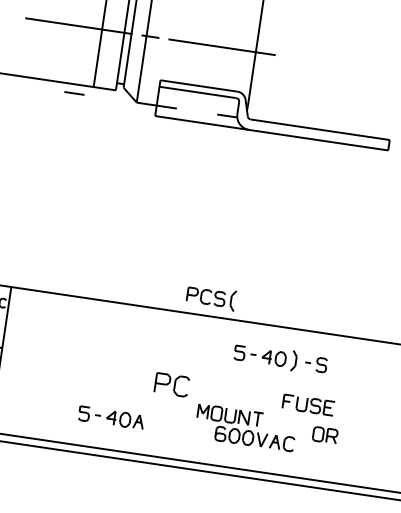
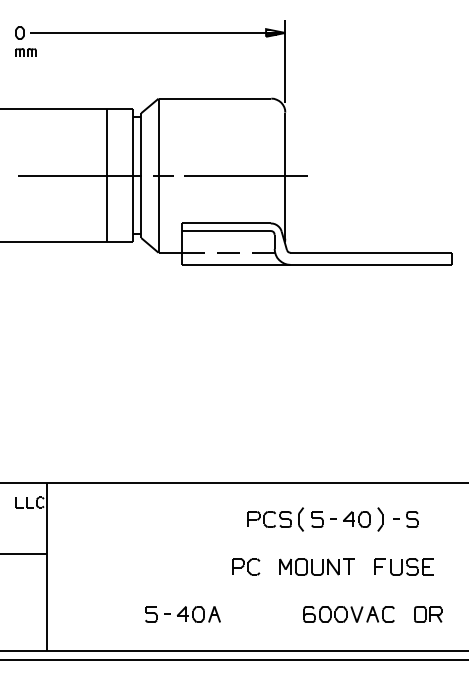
line: (74, 93) -> (228, 252), moved
part: (211, 297) -> (275, 519), moved
part: (172, 384) -> (246, 566), size x0.71
part: (229, 415) -> (316, 566), moved
part: (325, 435) -> (428, 614), moved

